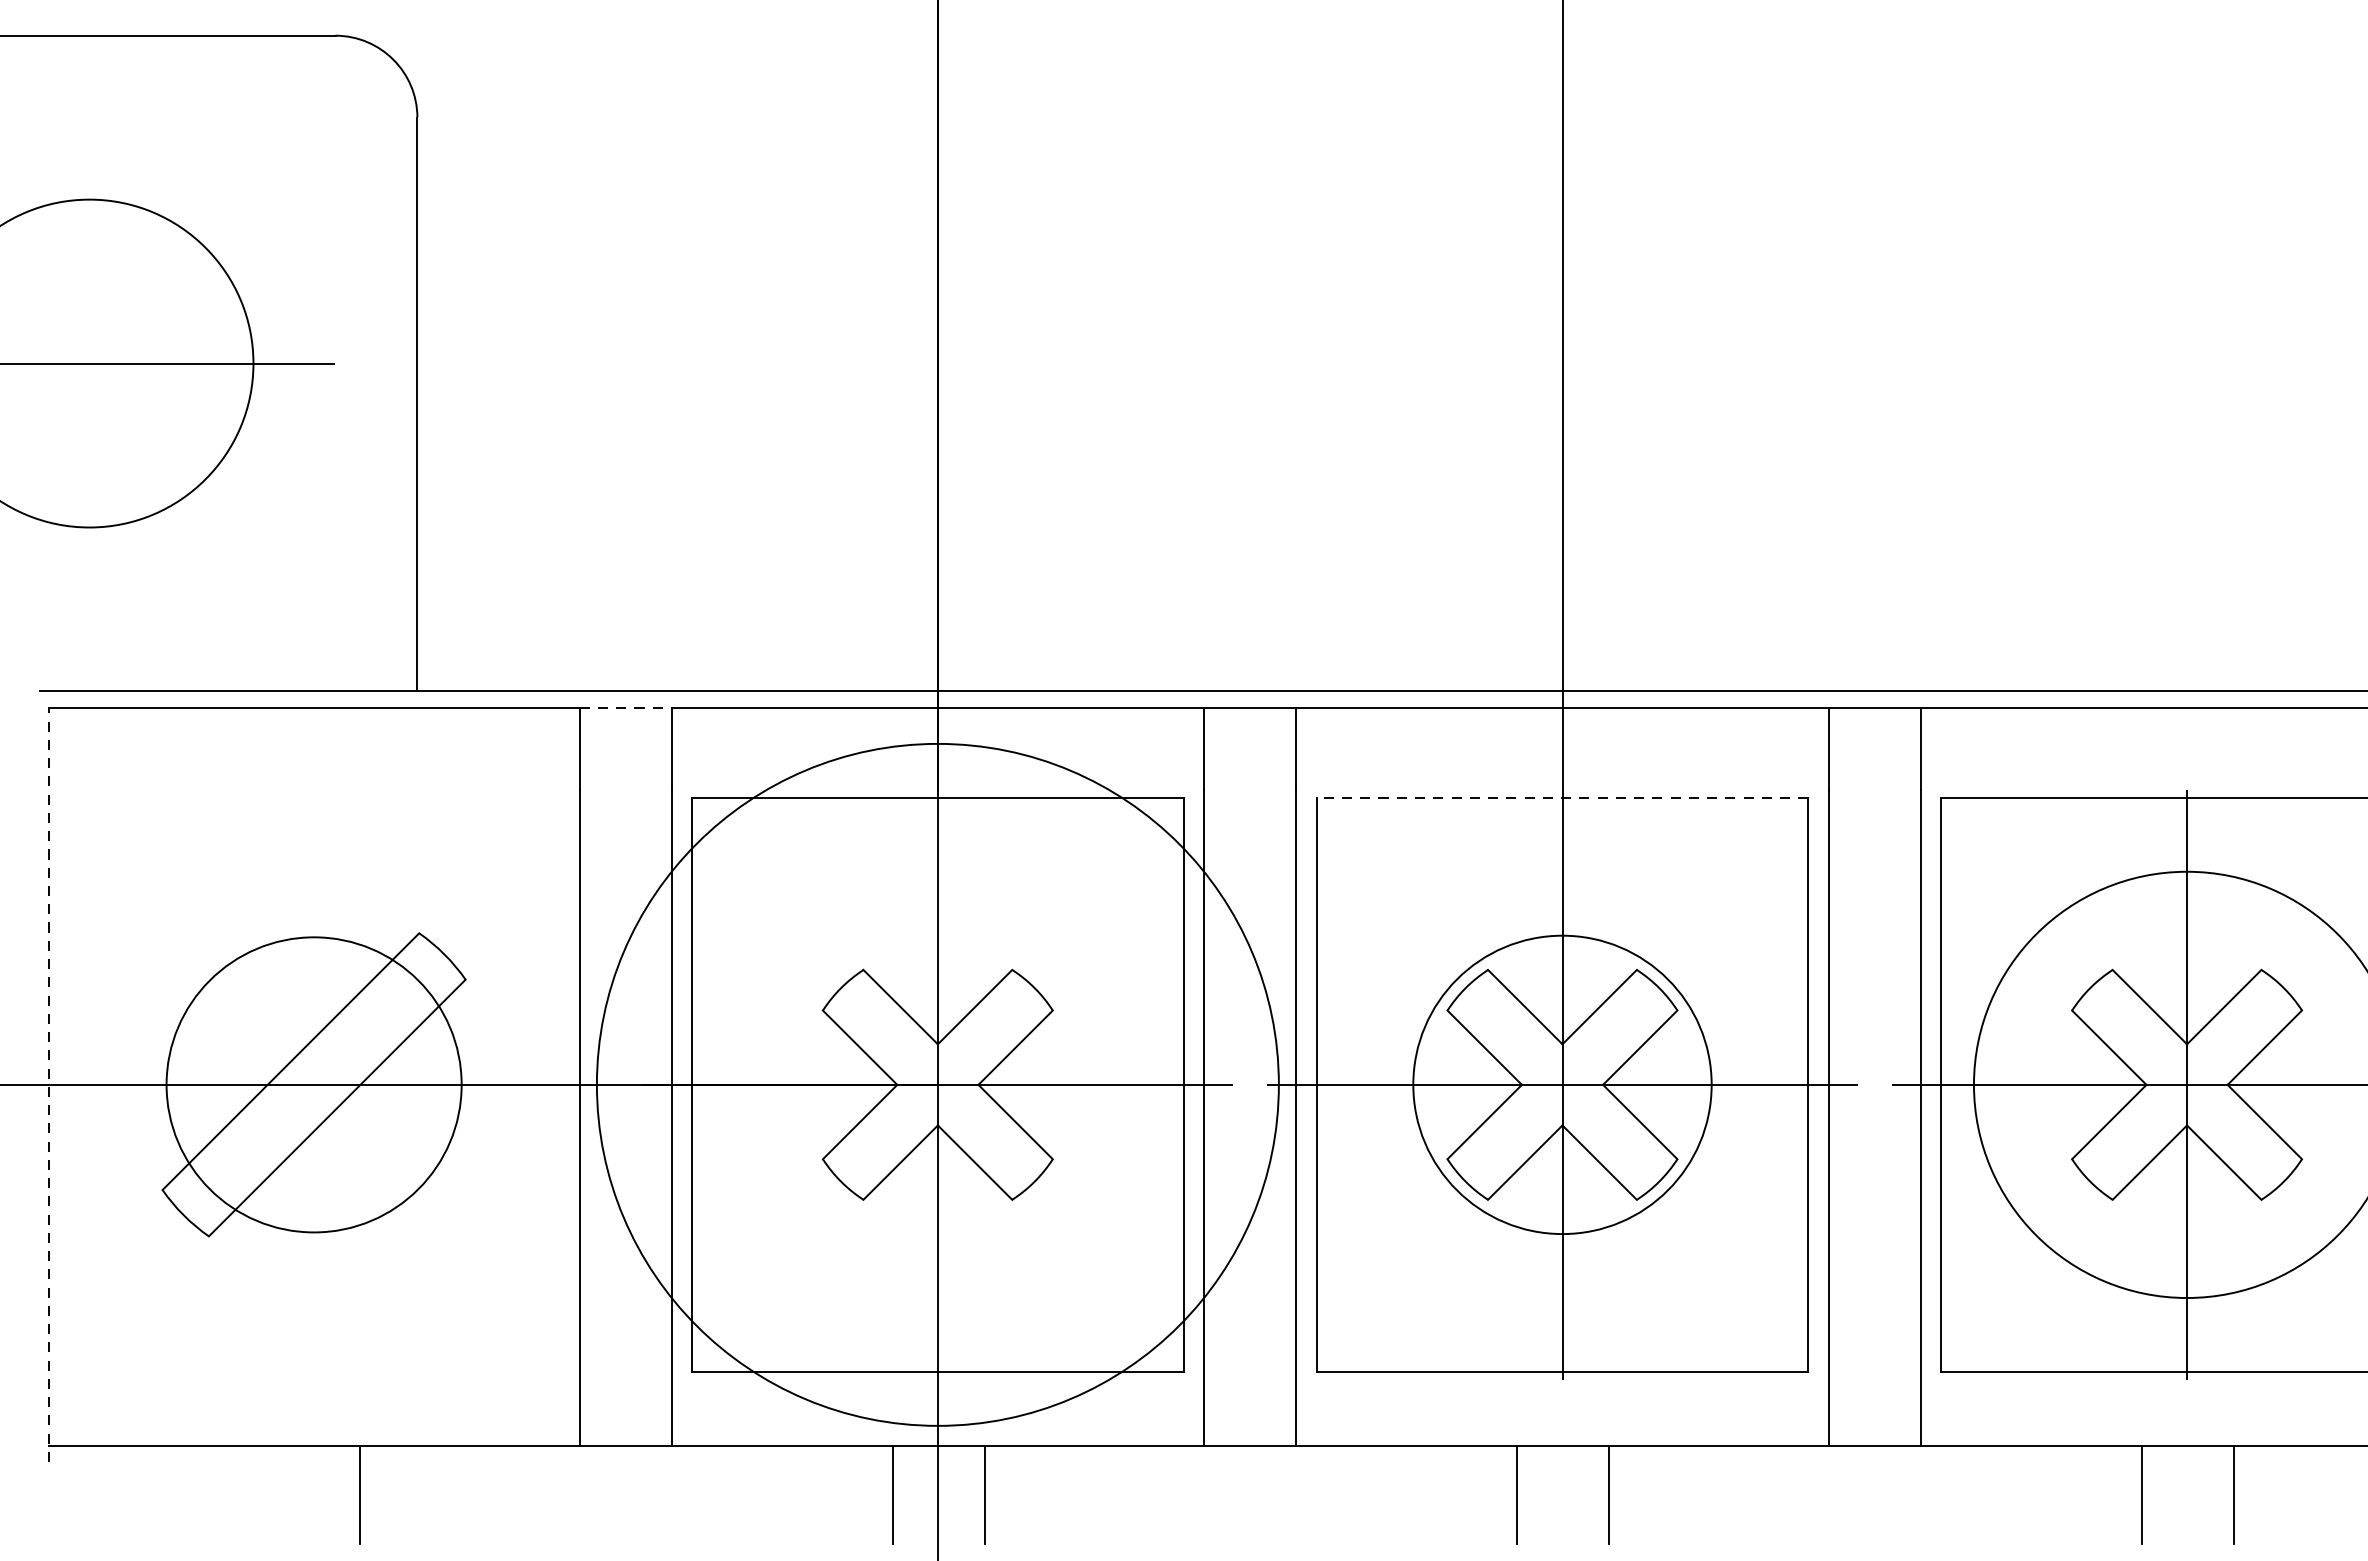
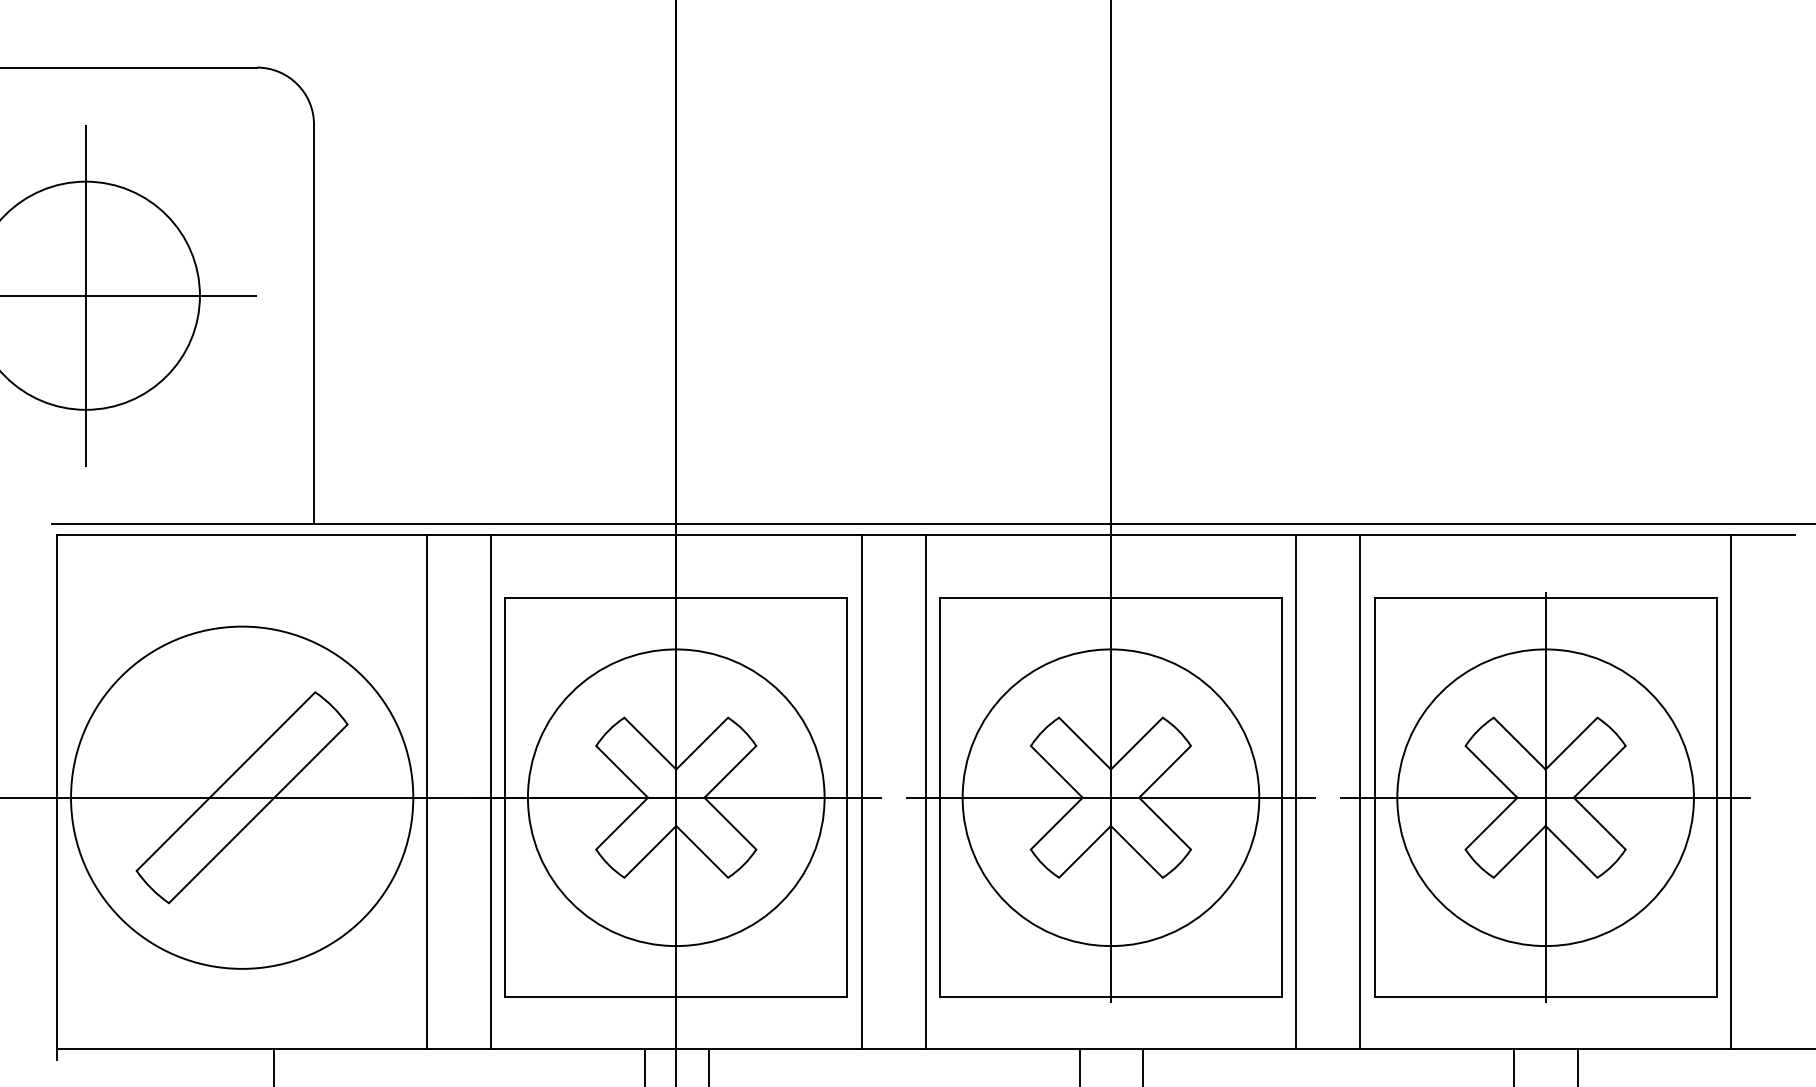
line: (89, 363) -> (85, 295), added
line: (624, 708) -> (458, 535), dashed -> solid
line: (1561, 798) -> (1110, 598), dashed -> solid
line: (48, 1084) -> (57, 797), dashed -> solid
circle: (314, 1084) -> (242, 797), size x1.67
circle: (936, 1084) -> (675, 797), size x0.62
circle: (1561, 1084) -> (1110, 797), size x1.43

